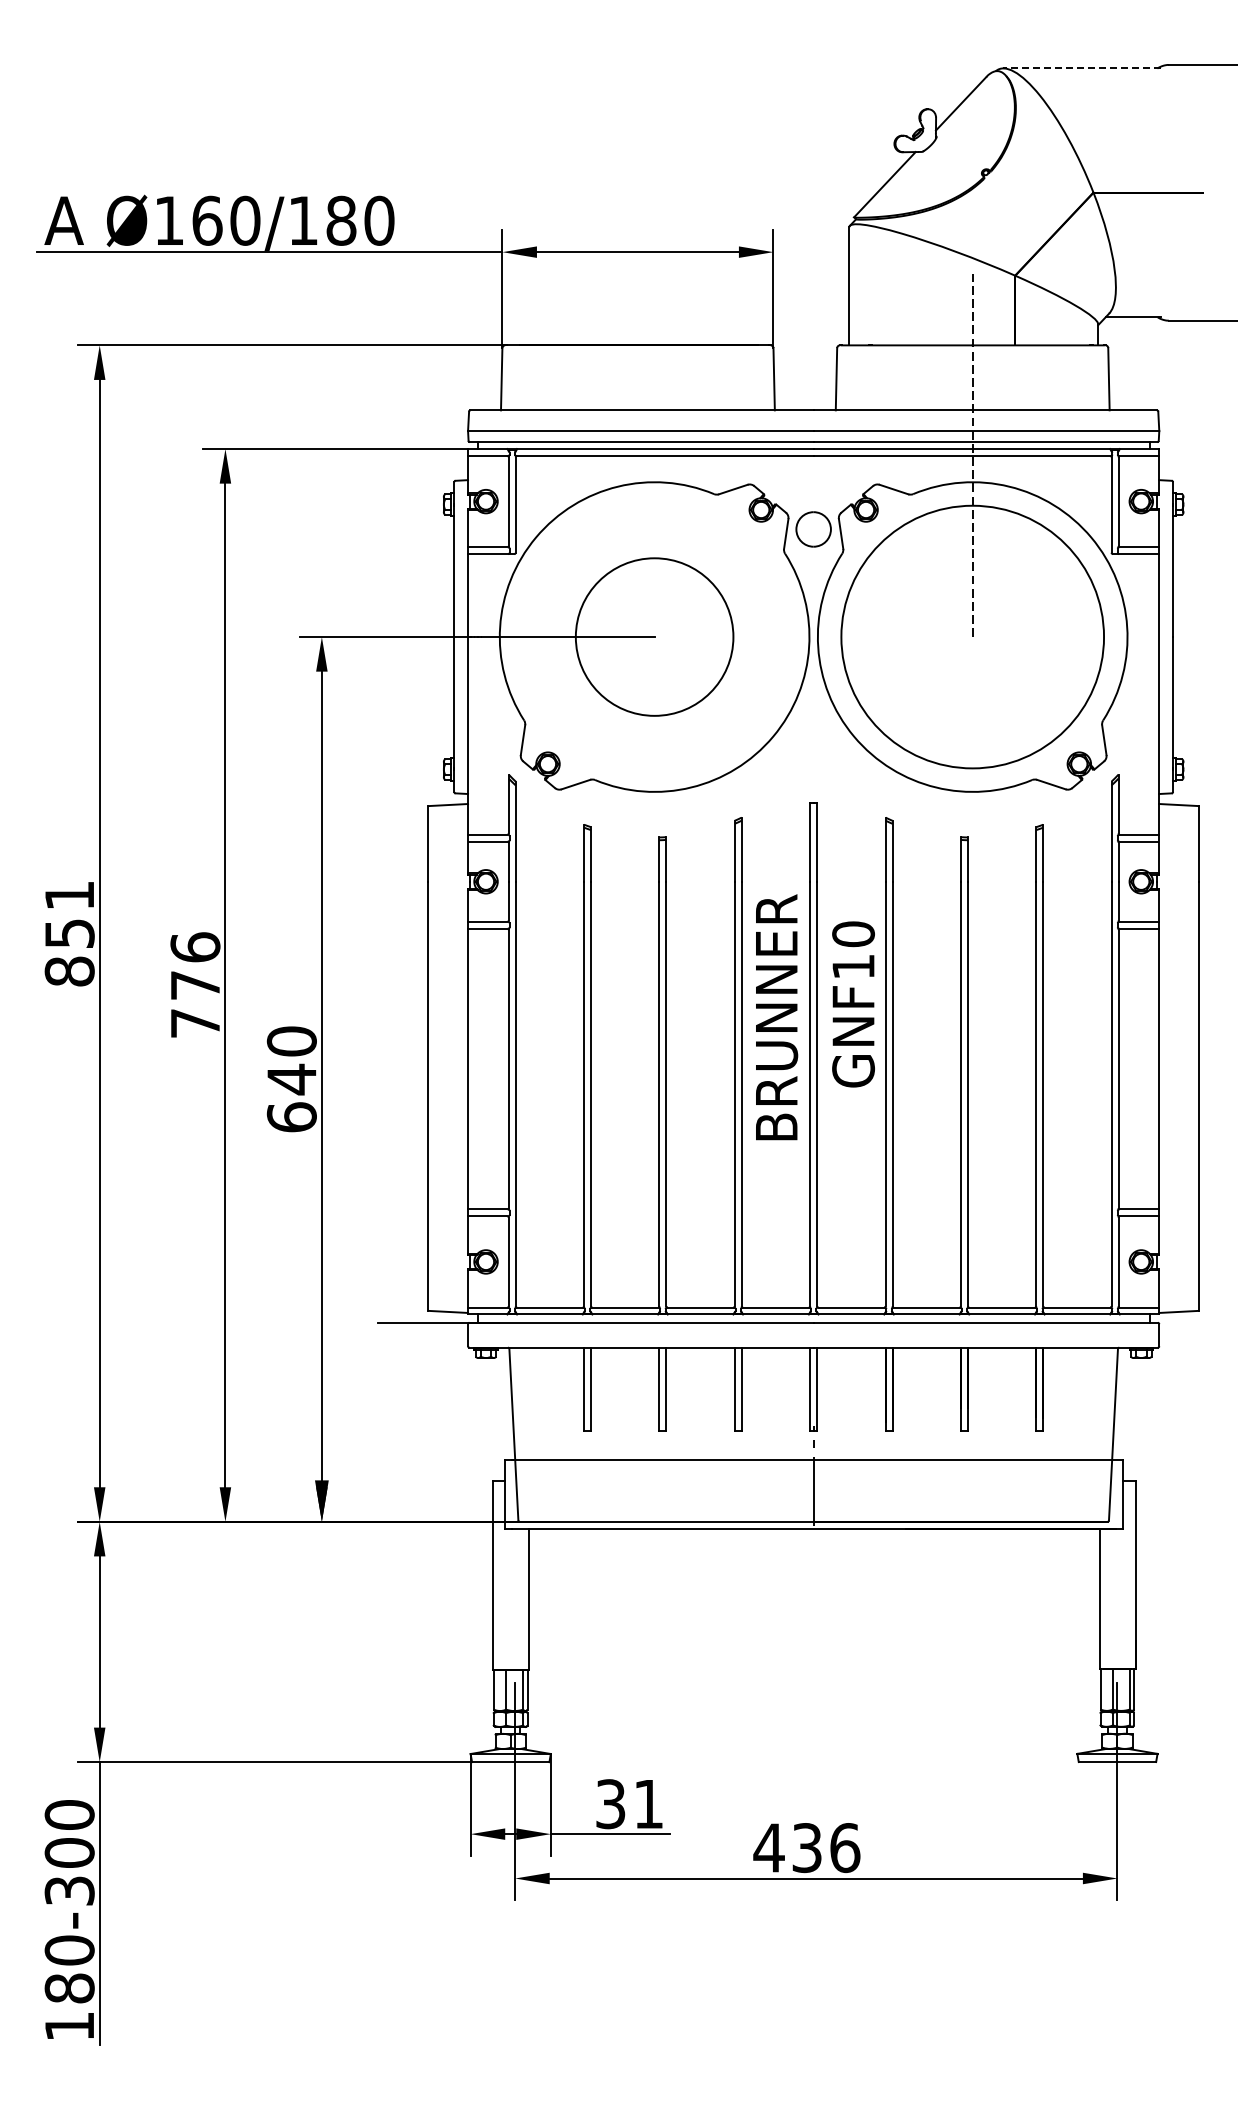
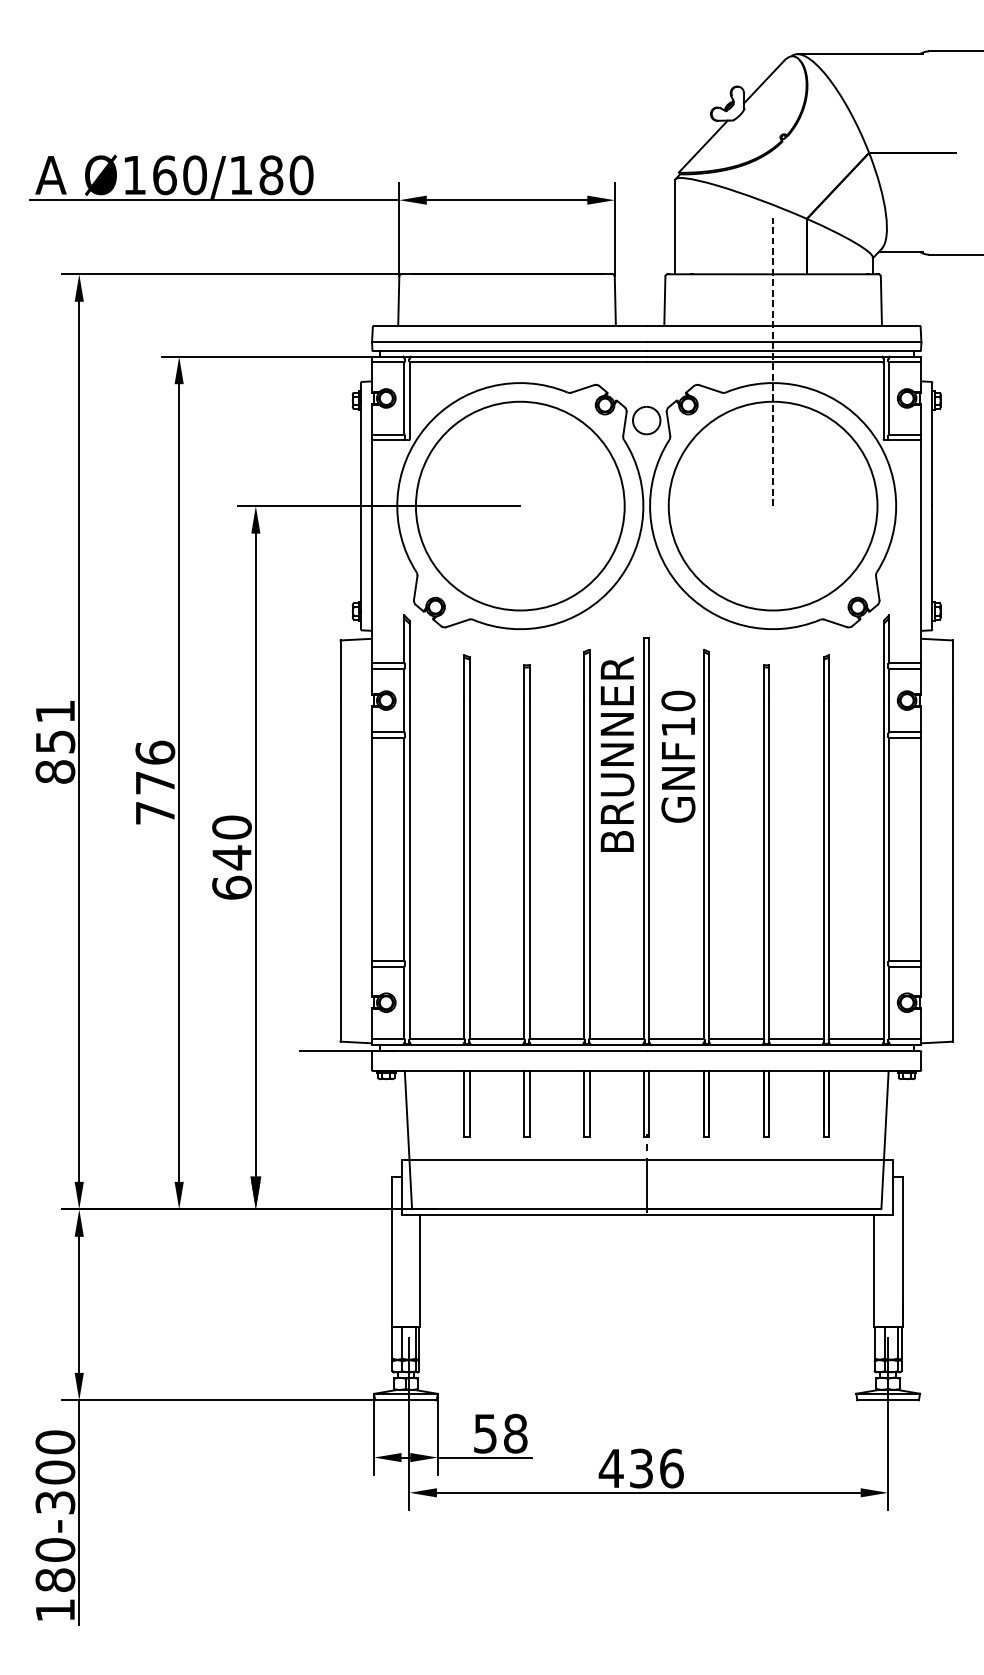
line: (1082, 68) -> (860, 54), dashed -> solid
circle: (654, 636) -> (520, 505), size x1.67
text: (853, 1004) -> (678, 756), moved
text: (777, 1017) -> (617, 754), moved
text: (629, 1804) -> (500, 1433), 31 -> 58

